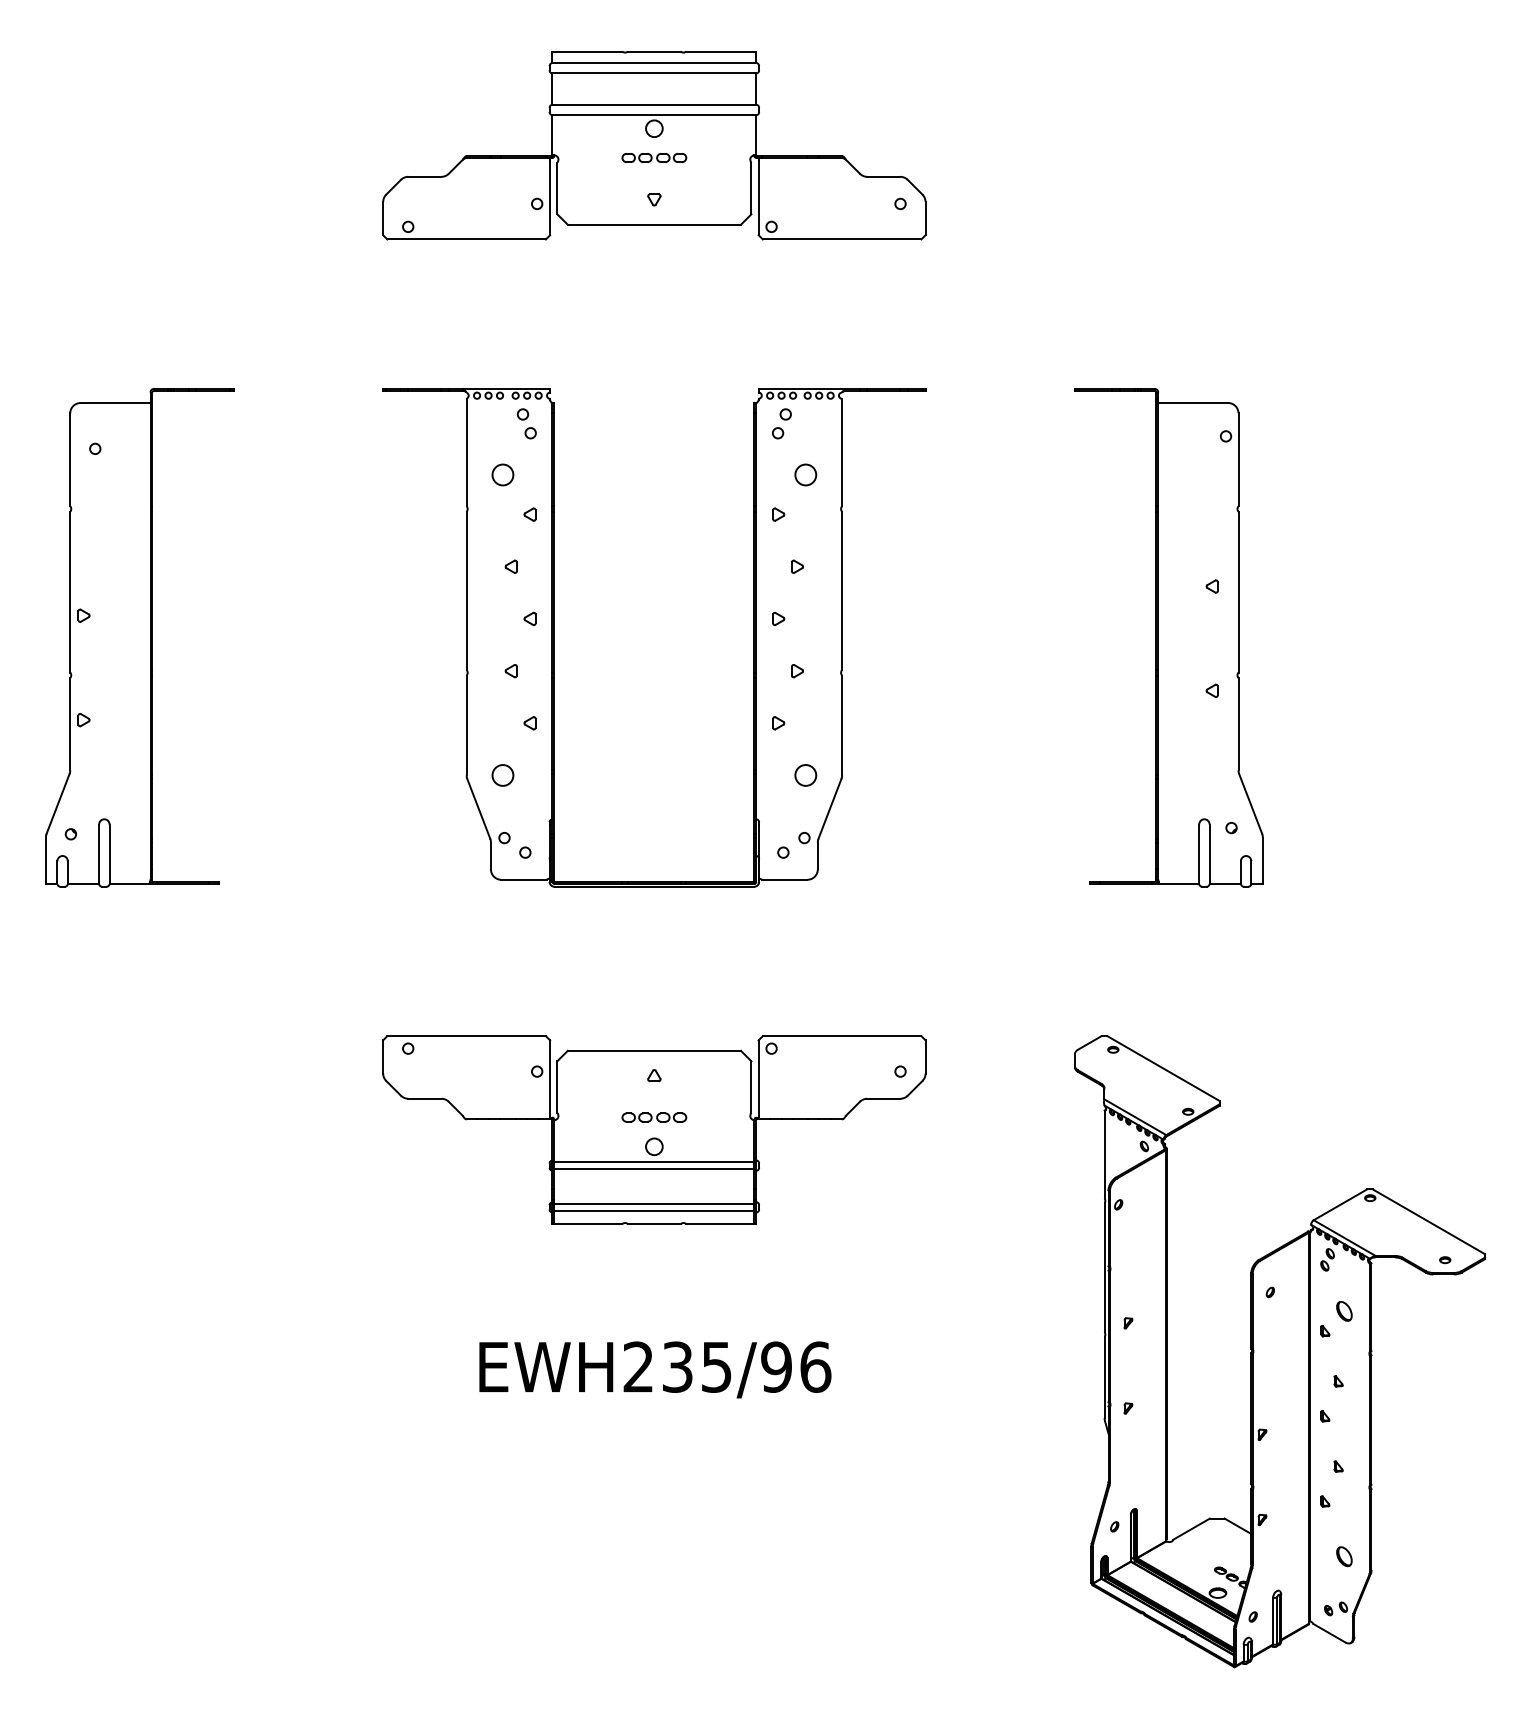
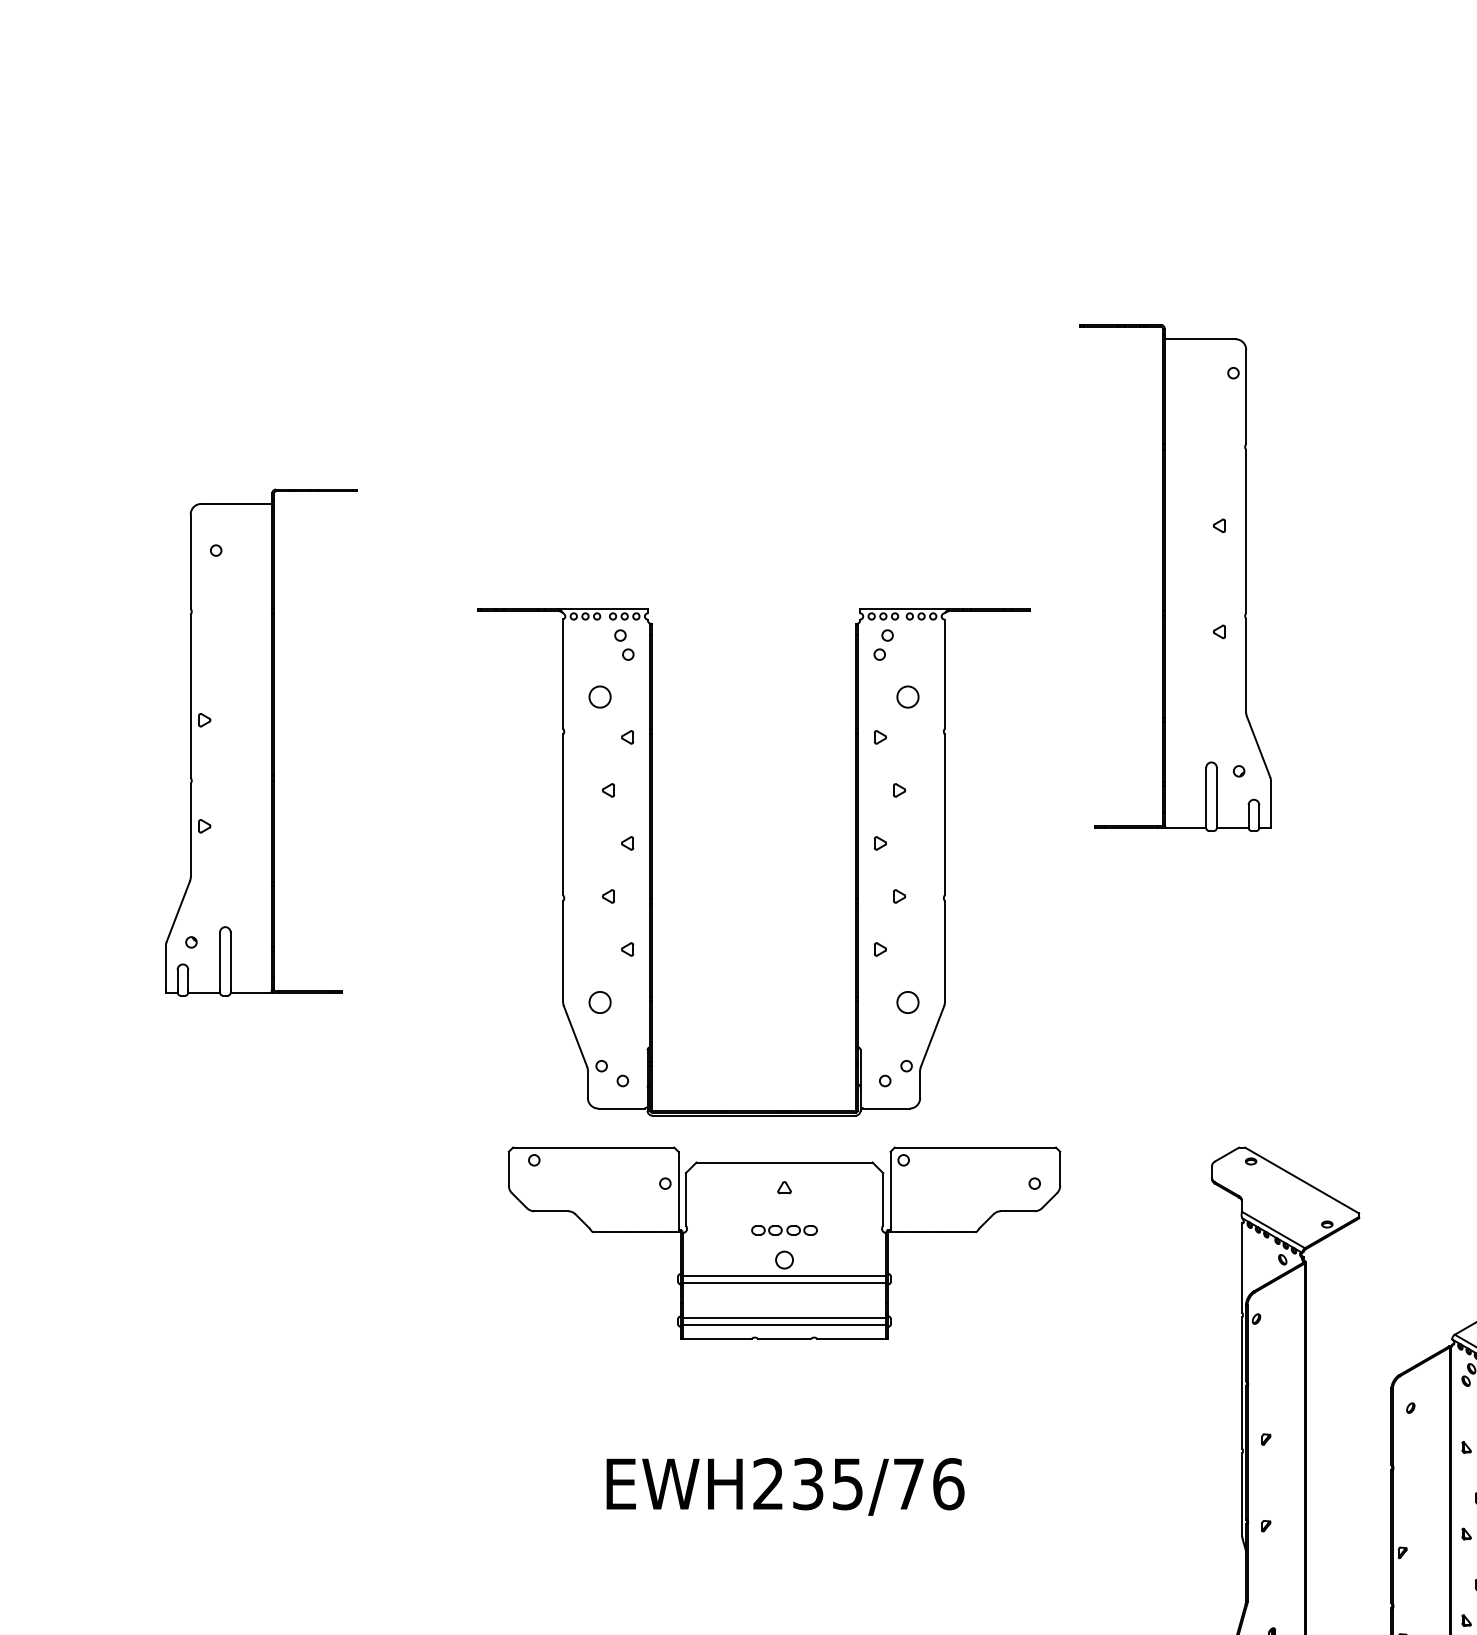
part: (654, 145) -> (784, 242), removed
part: (753, 637) -> (854, 862), moved
part: (1168, 637) -> (1175, 577), moved
text: (776, 1366) -> (908, 1483), EWH235/96 -> EWH235/76

